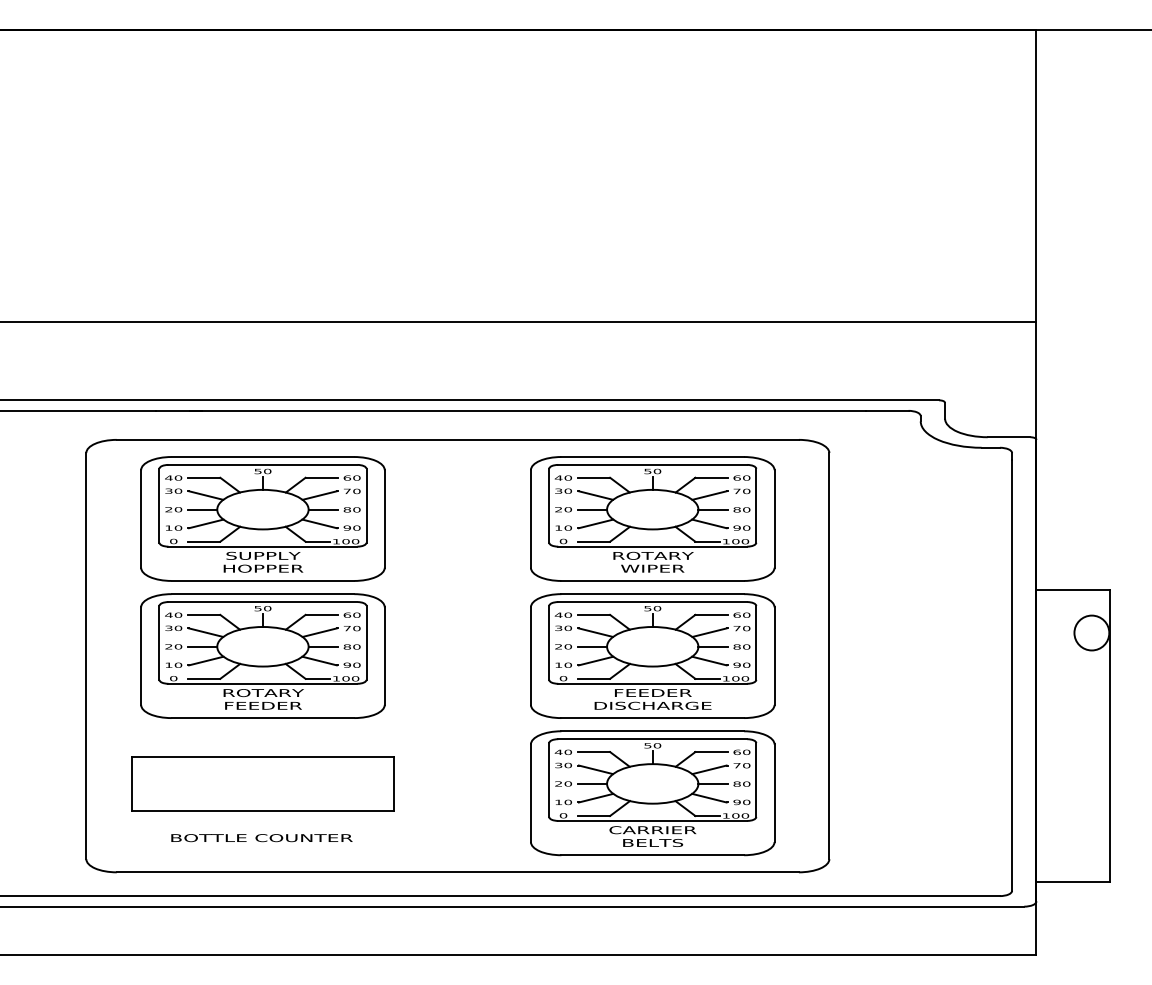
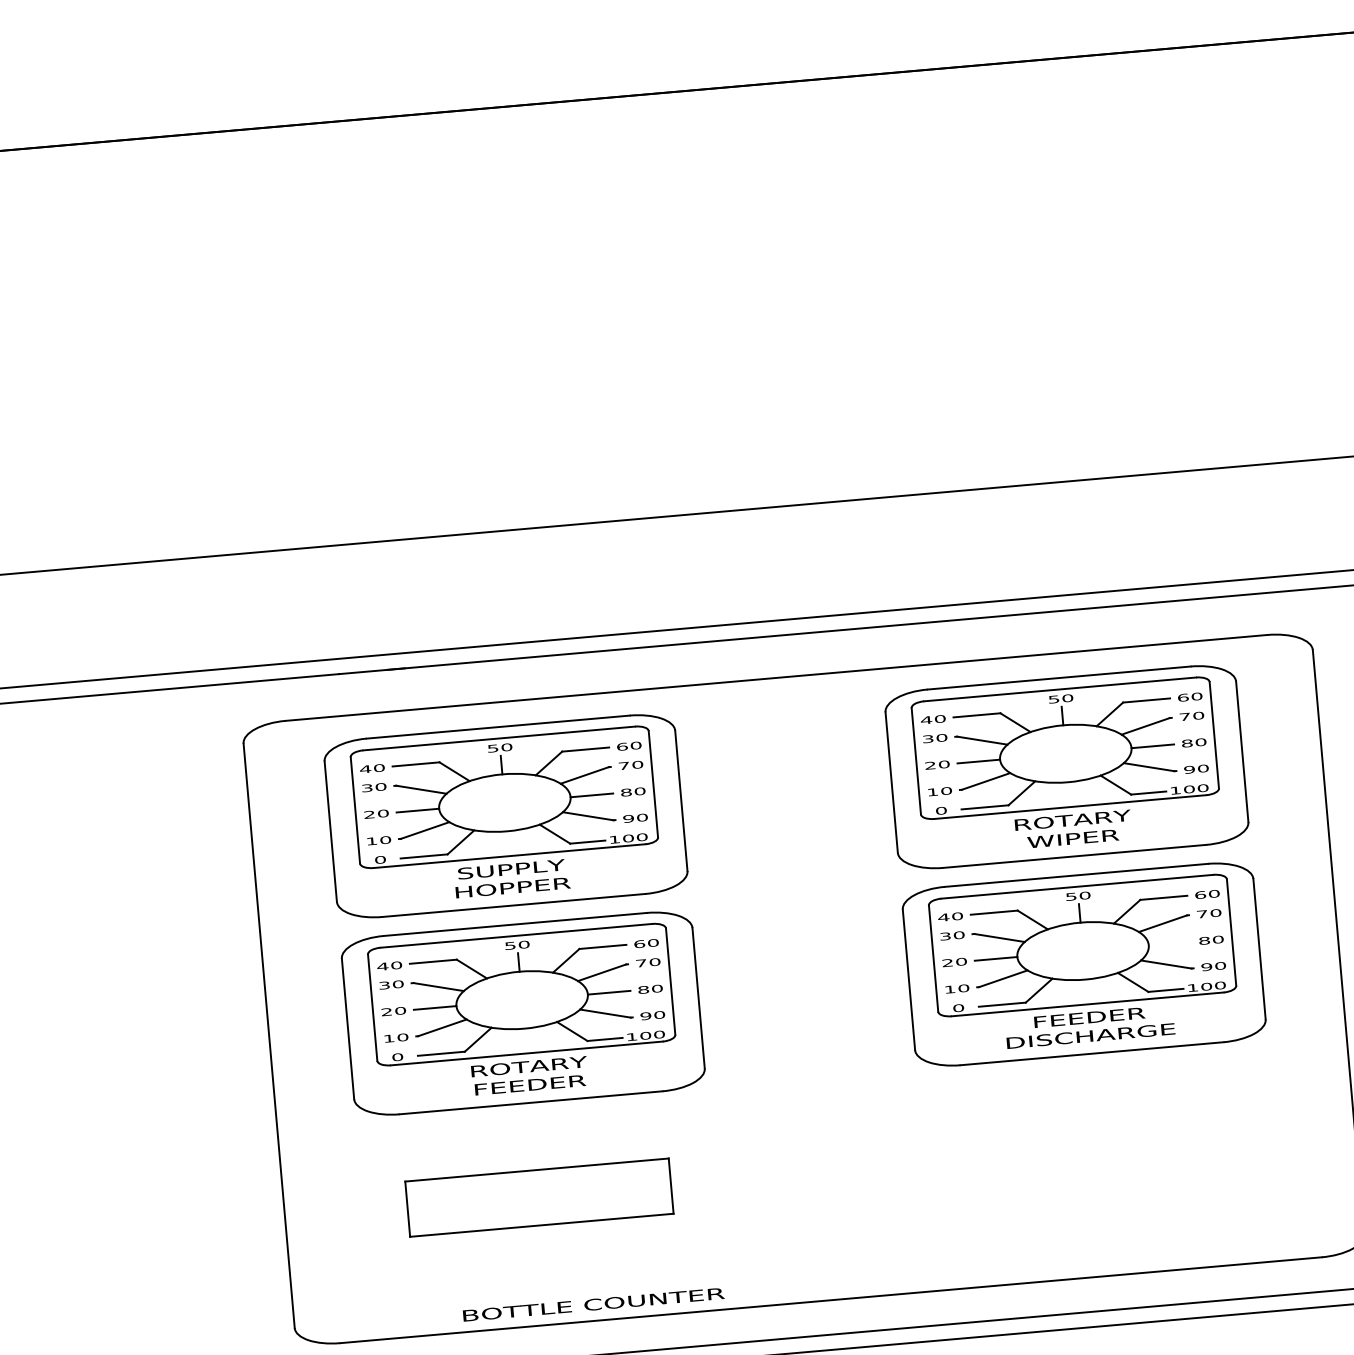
line: (712, 646) -> (1169, 943), removed
part: (262, 783) -> (538, 1196), size x0.7
part: (652, 793) -> (1101, 1162), removed
text: (261, 838) -> (593, 1305), moved

